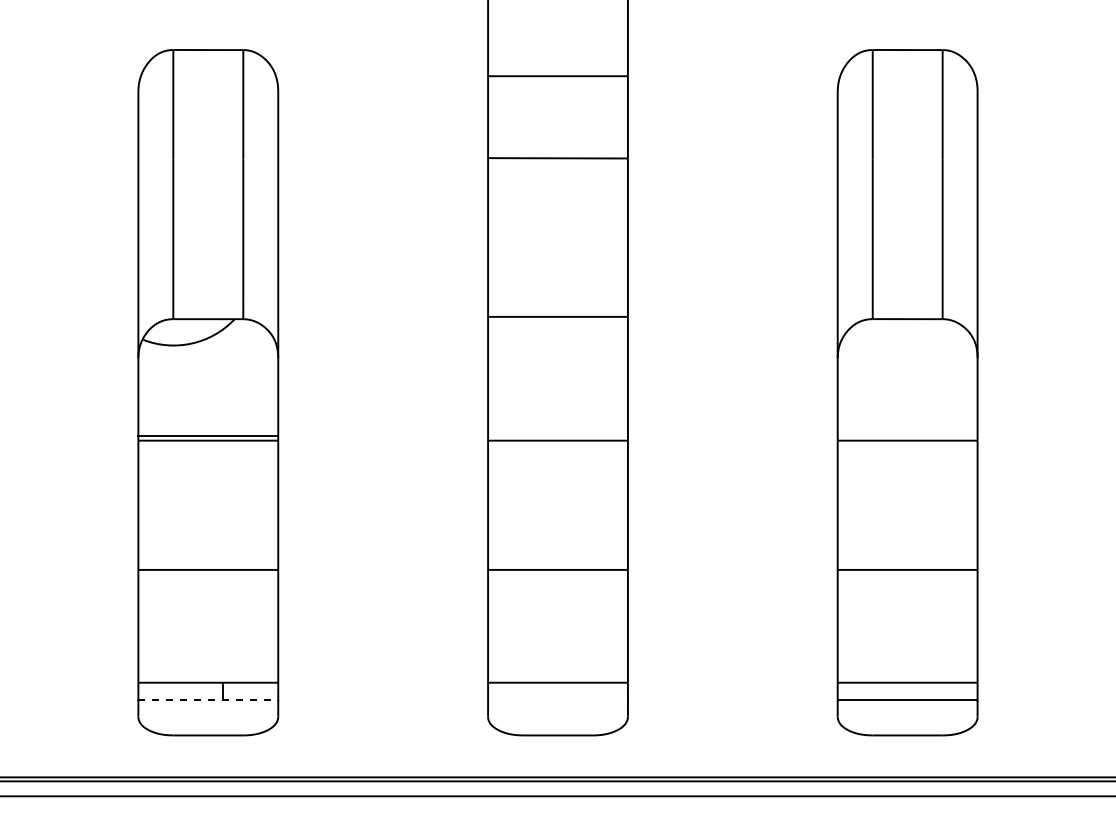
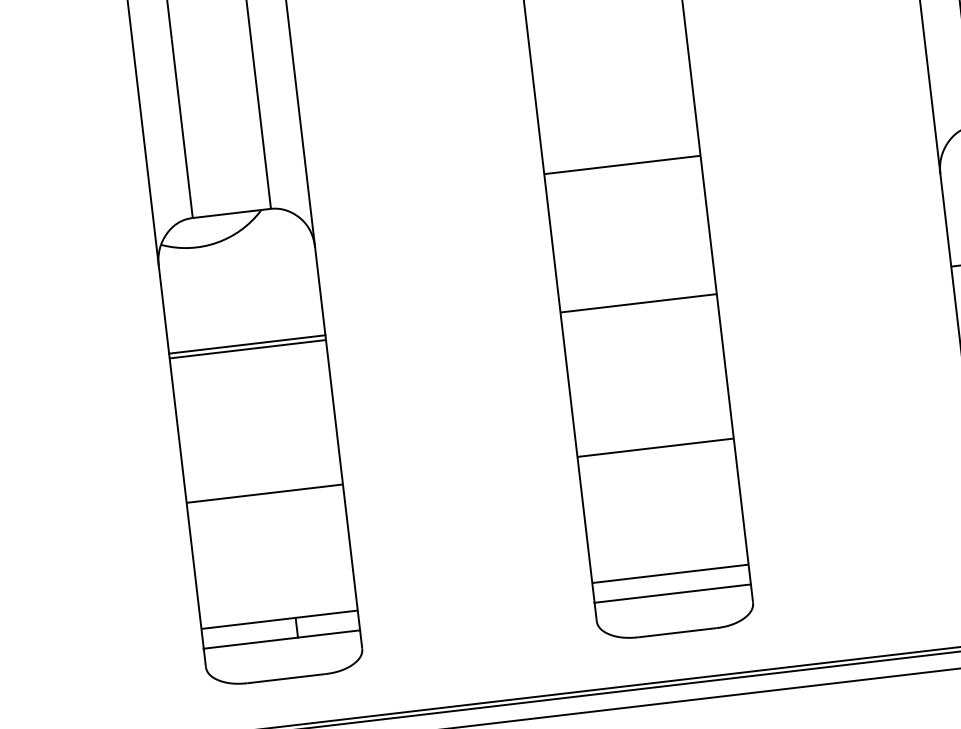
line: (208, 700) -> (282, 639), dashed -> solid
line: (557, 700) -> (672, 593), added

